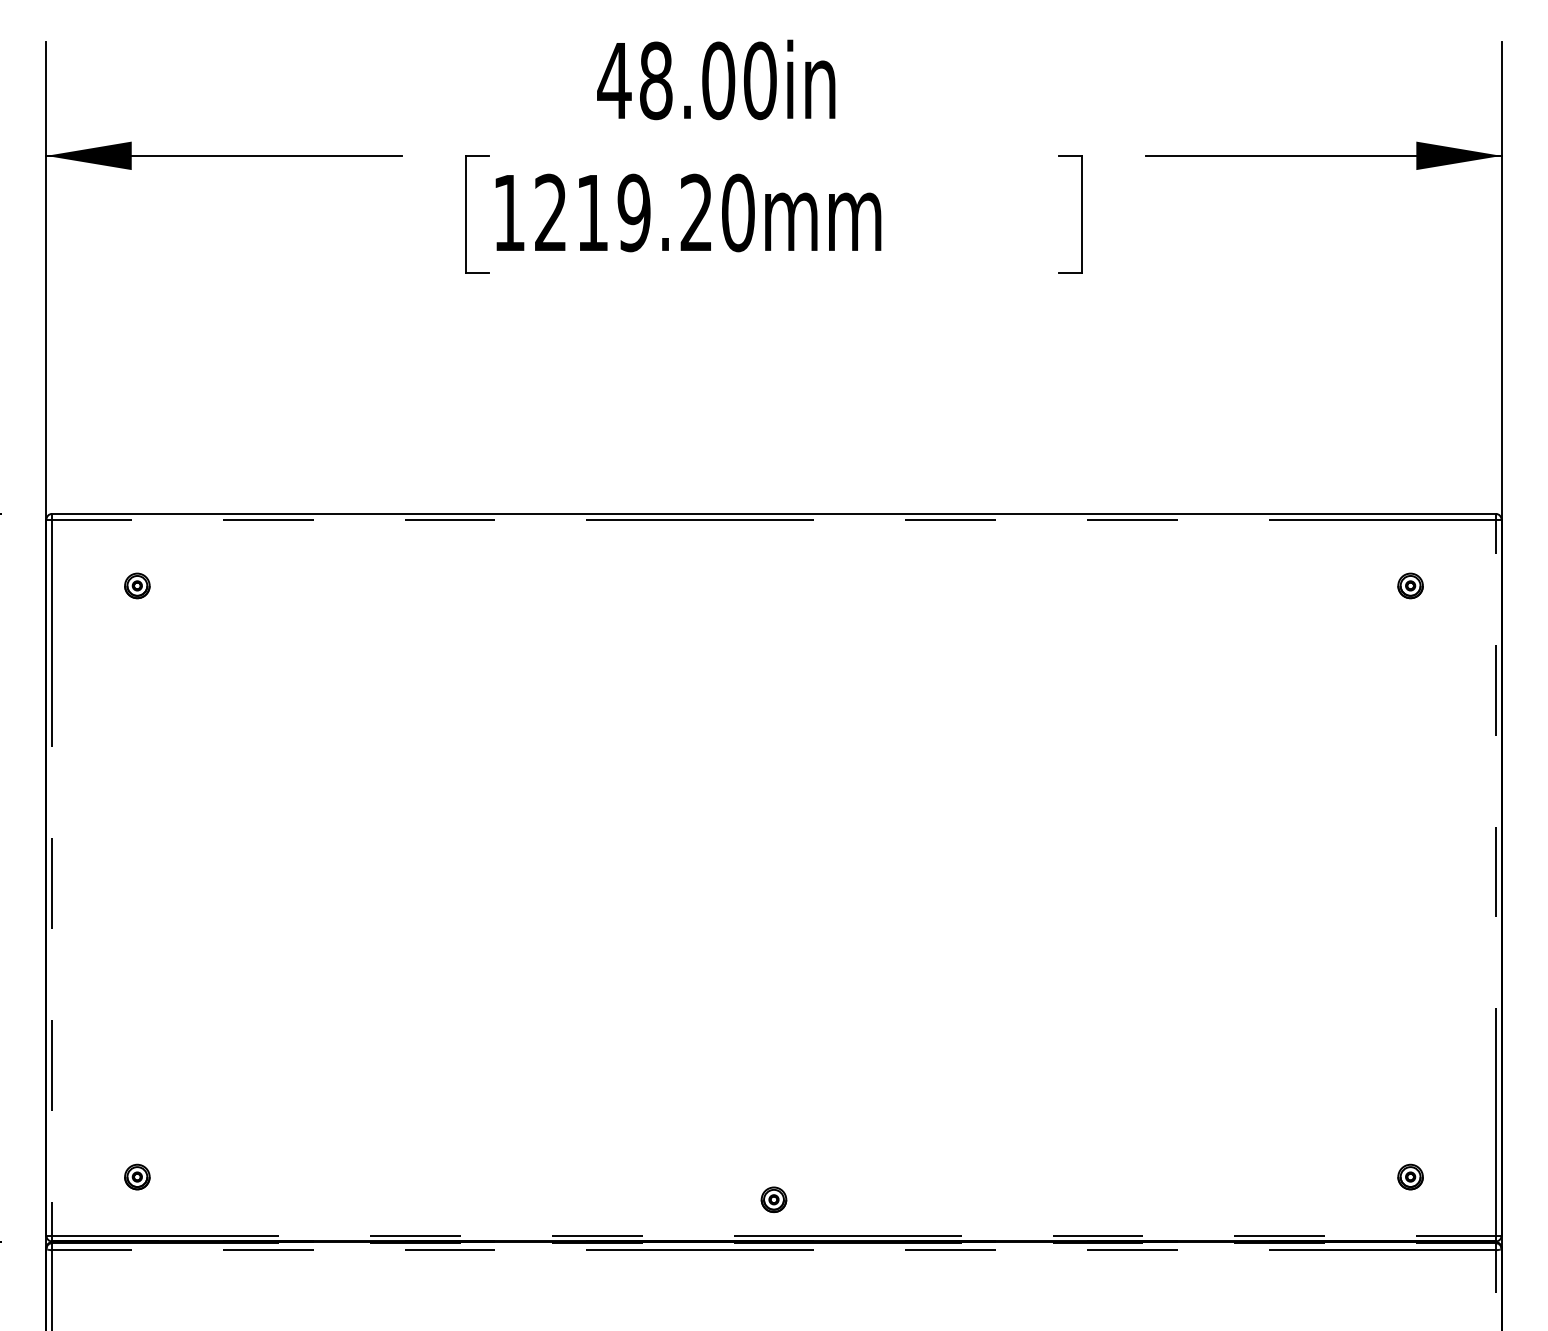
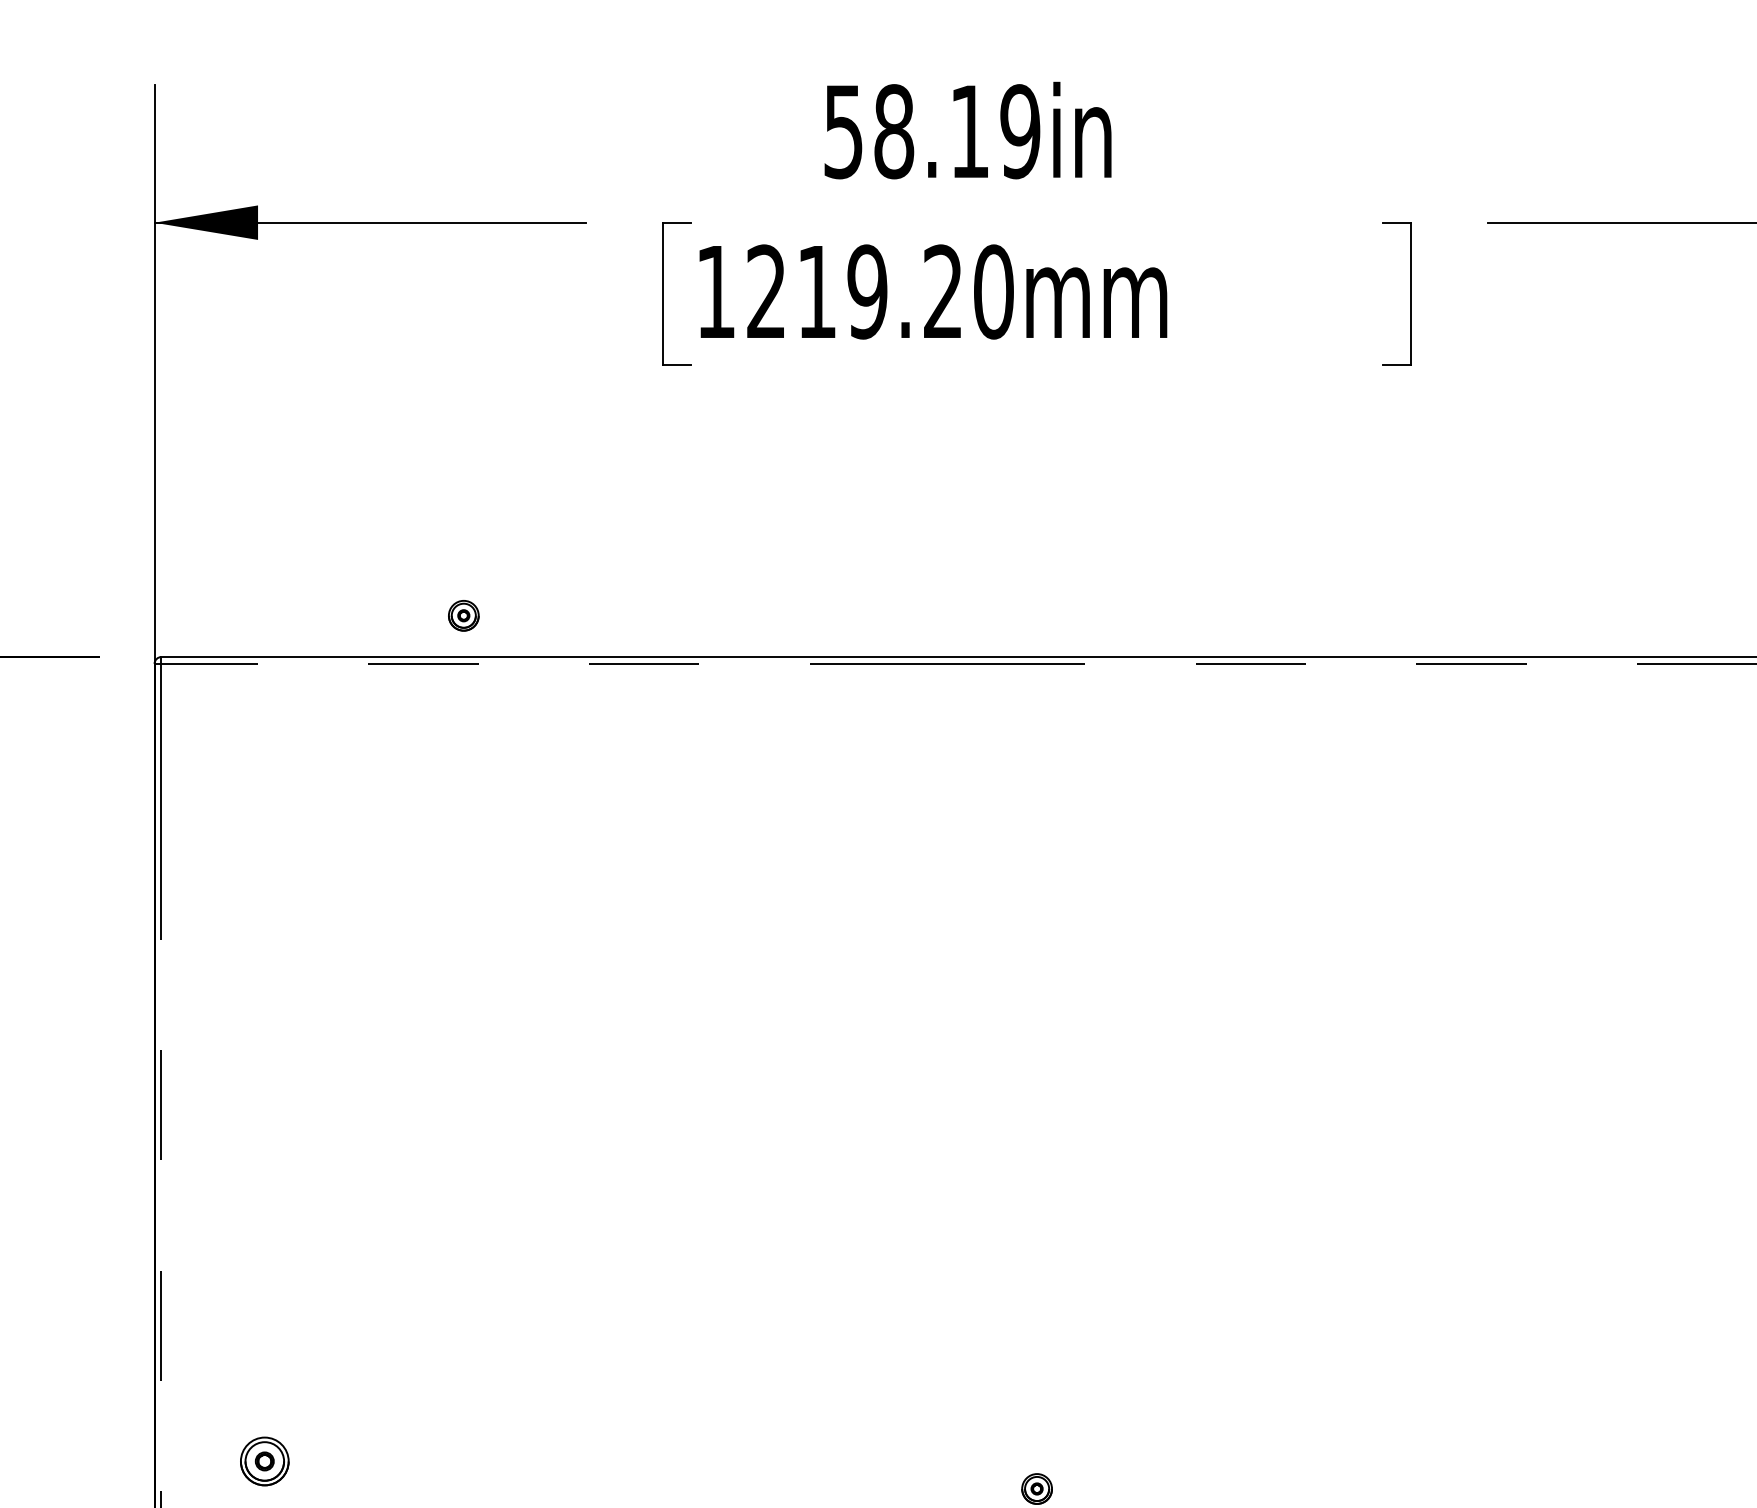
text: (686, 80) -> (930, 131), 48.00in -> 58.19in
part: (137, 585) -> (463, 615), moved
part: (137, 1176) -> (265, 1460), size x1.6

